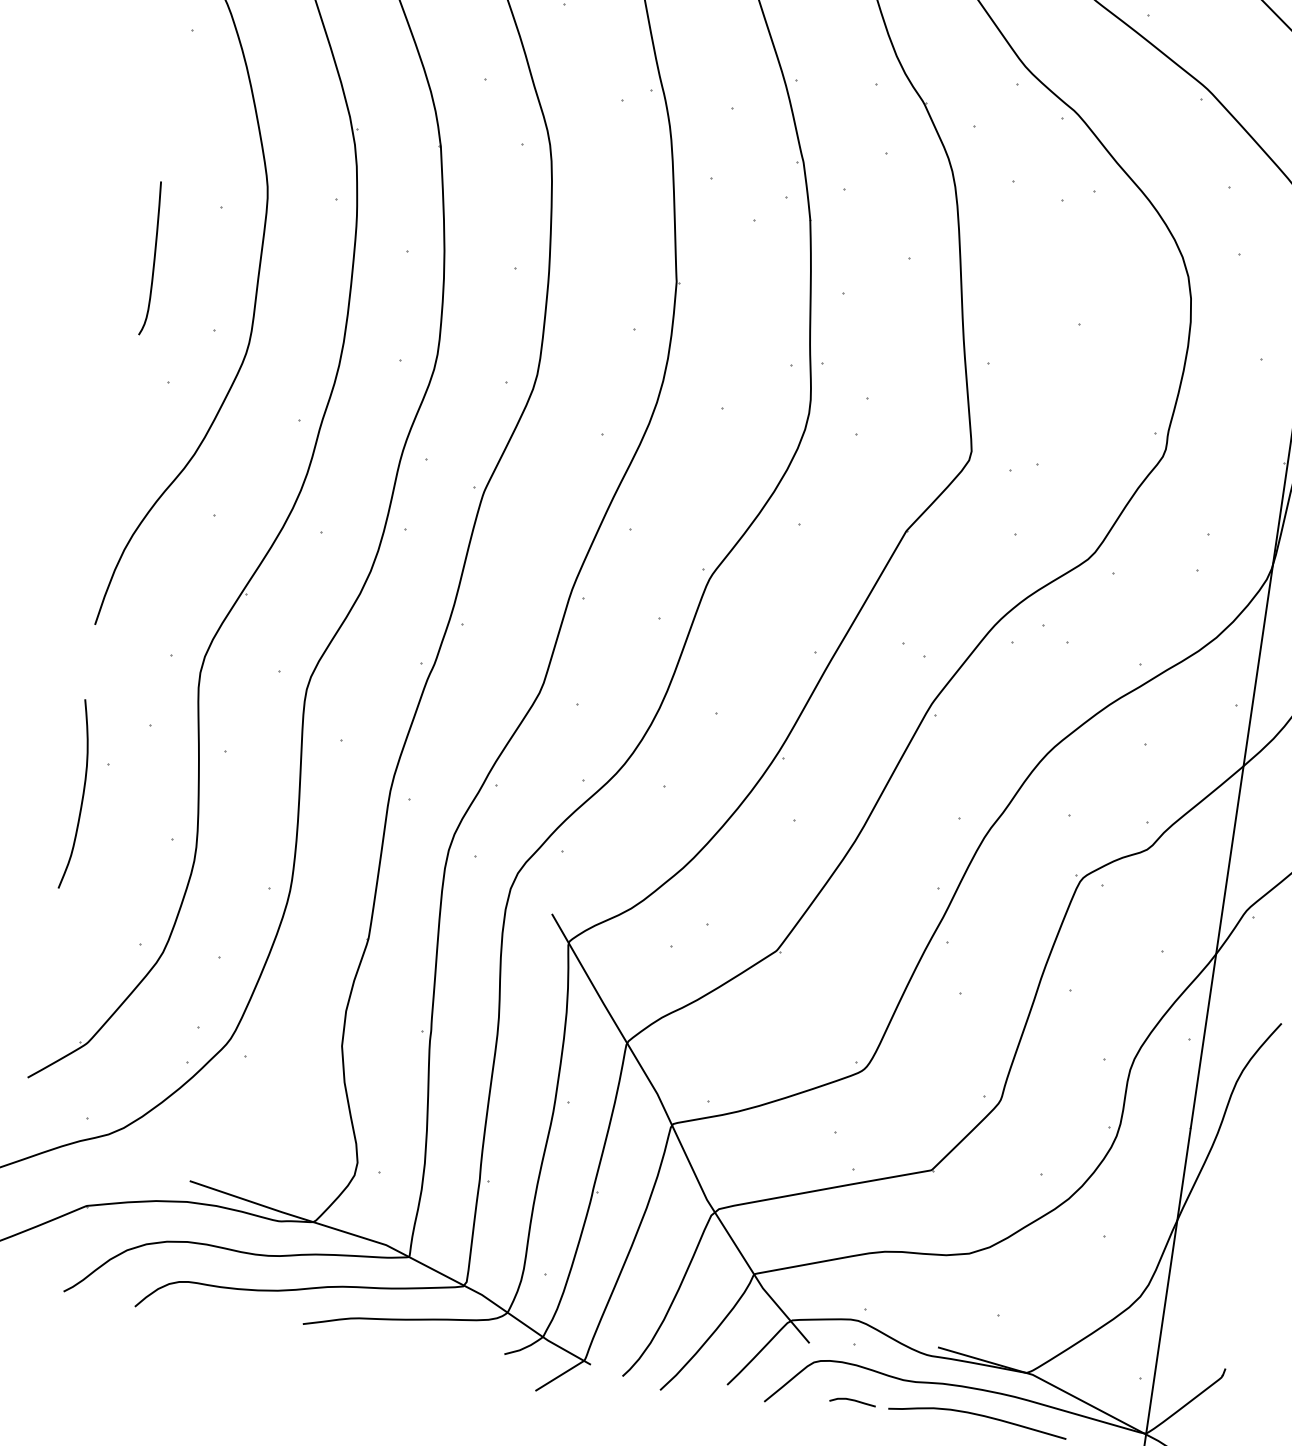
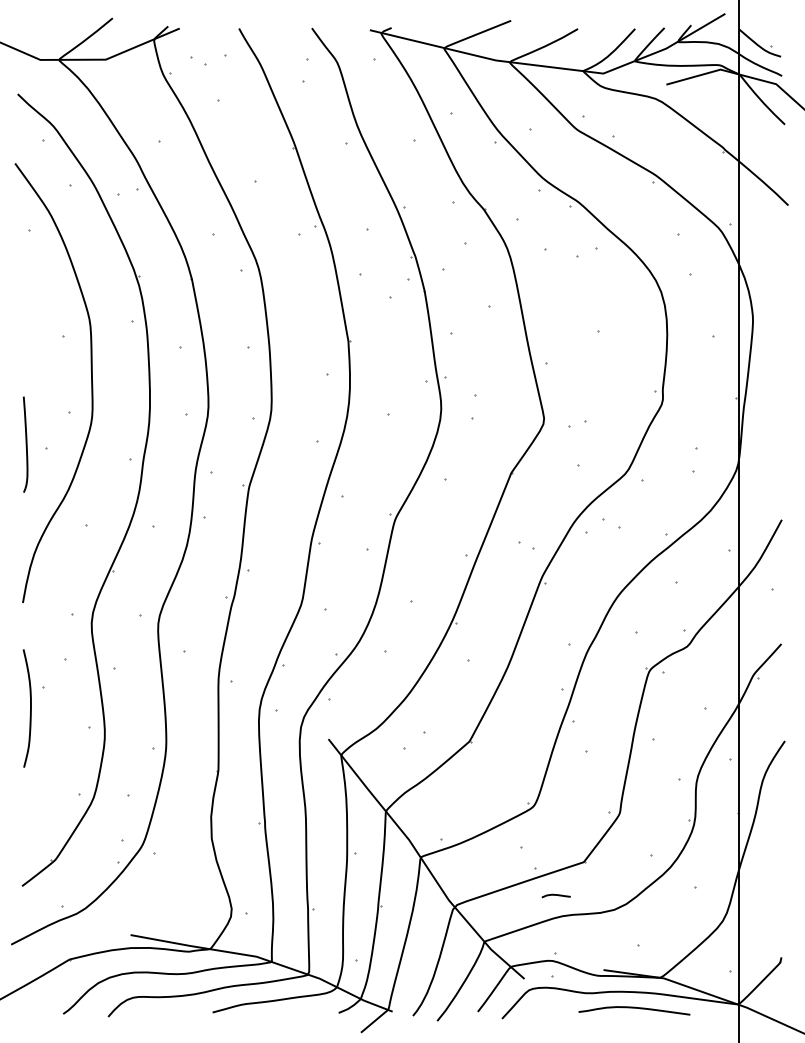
curve: (152, 258) -> (25, 444), moved
curve: (851, 1400) -> (555, 895), moved

